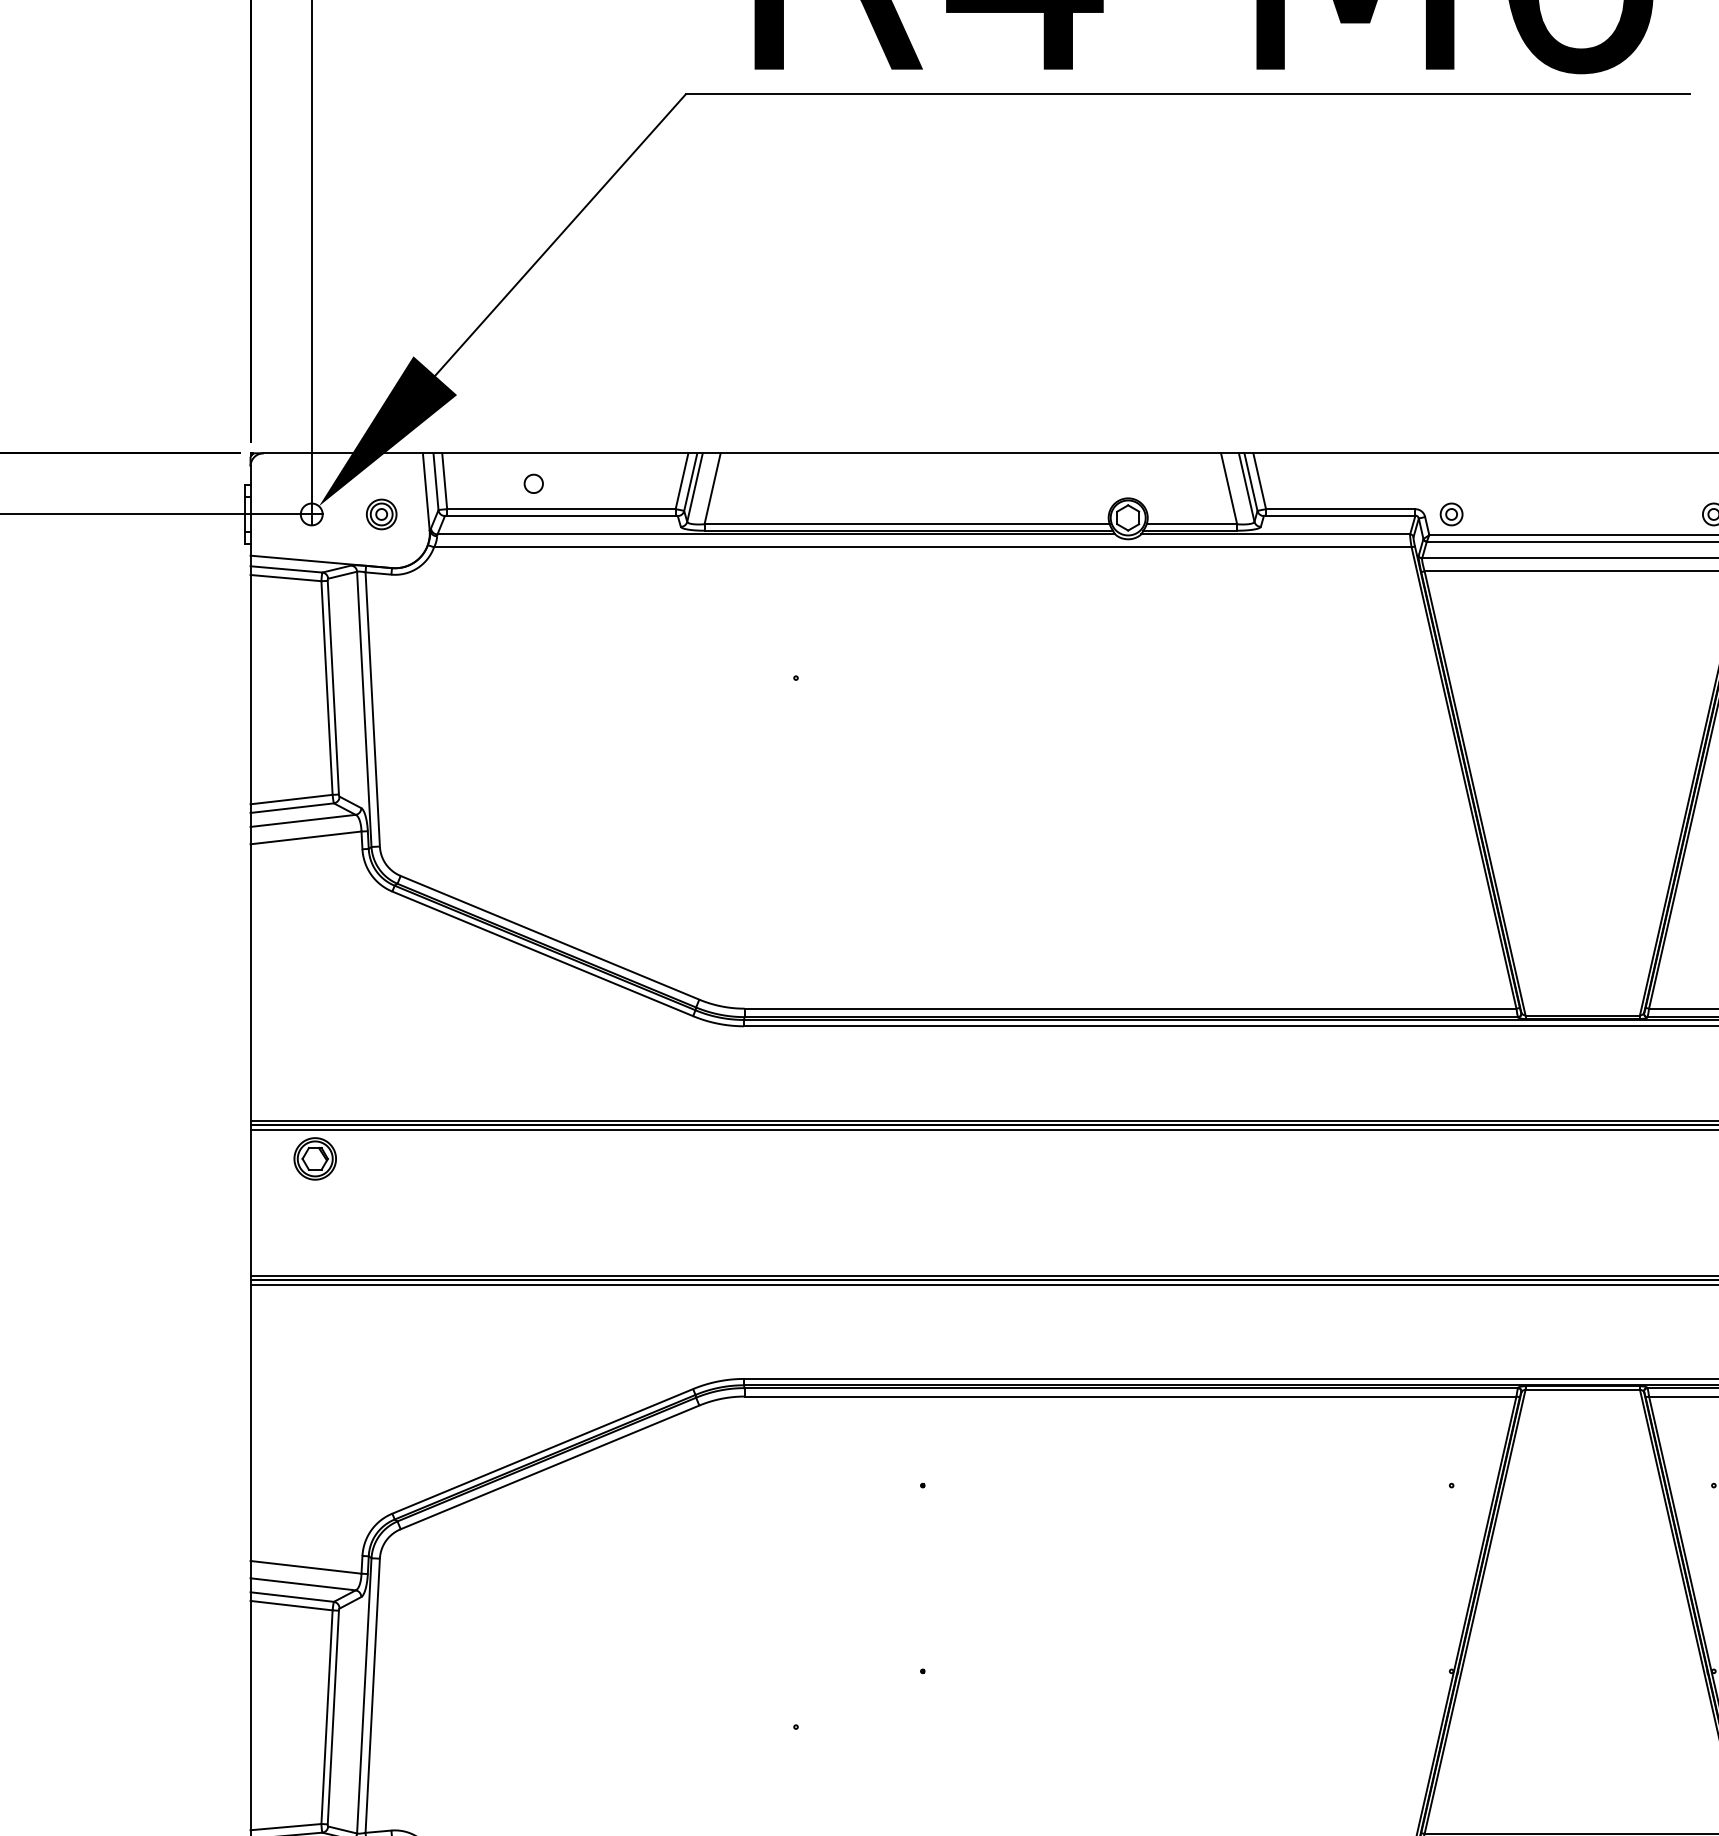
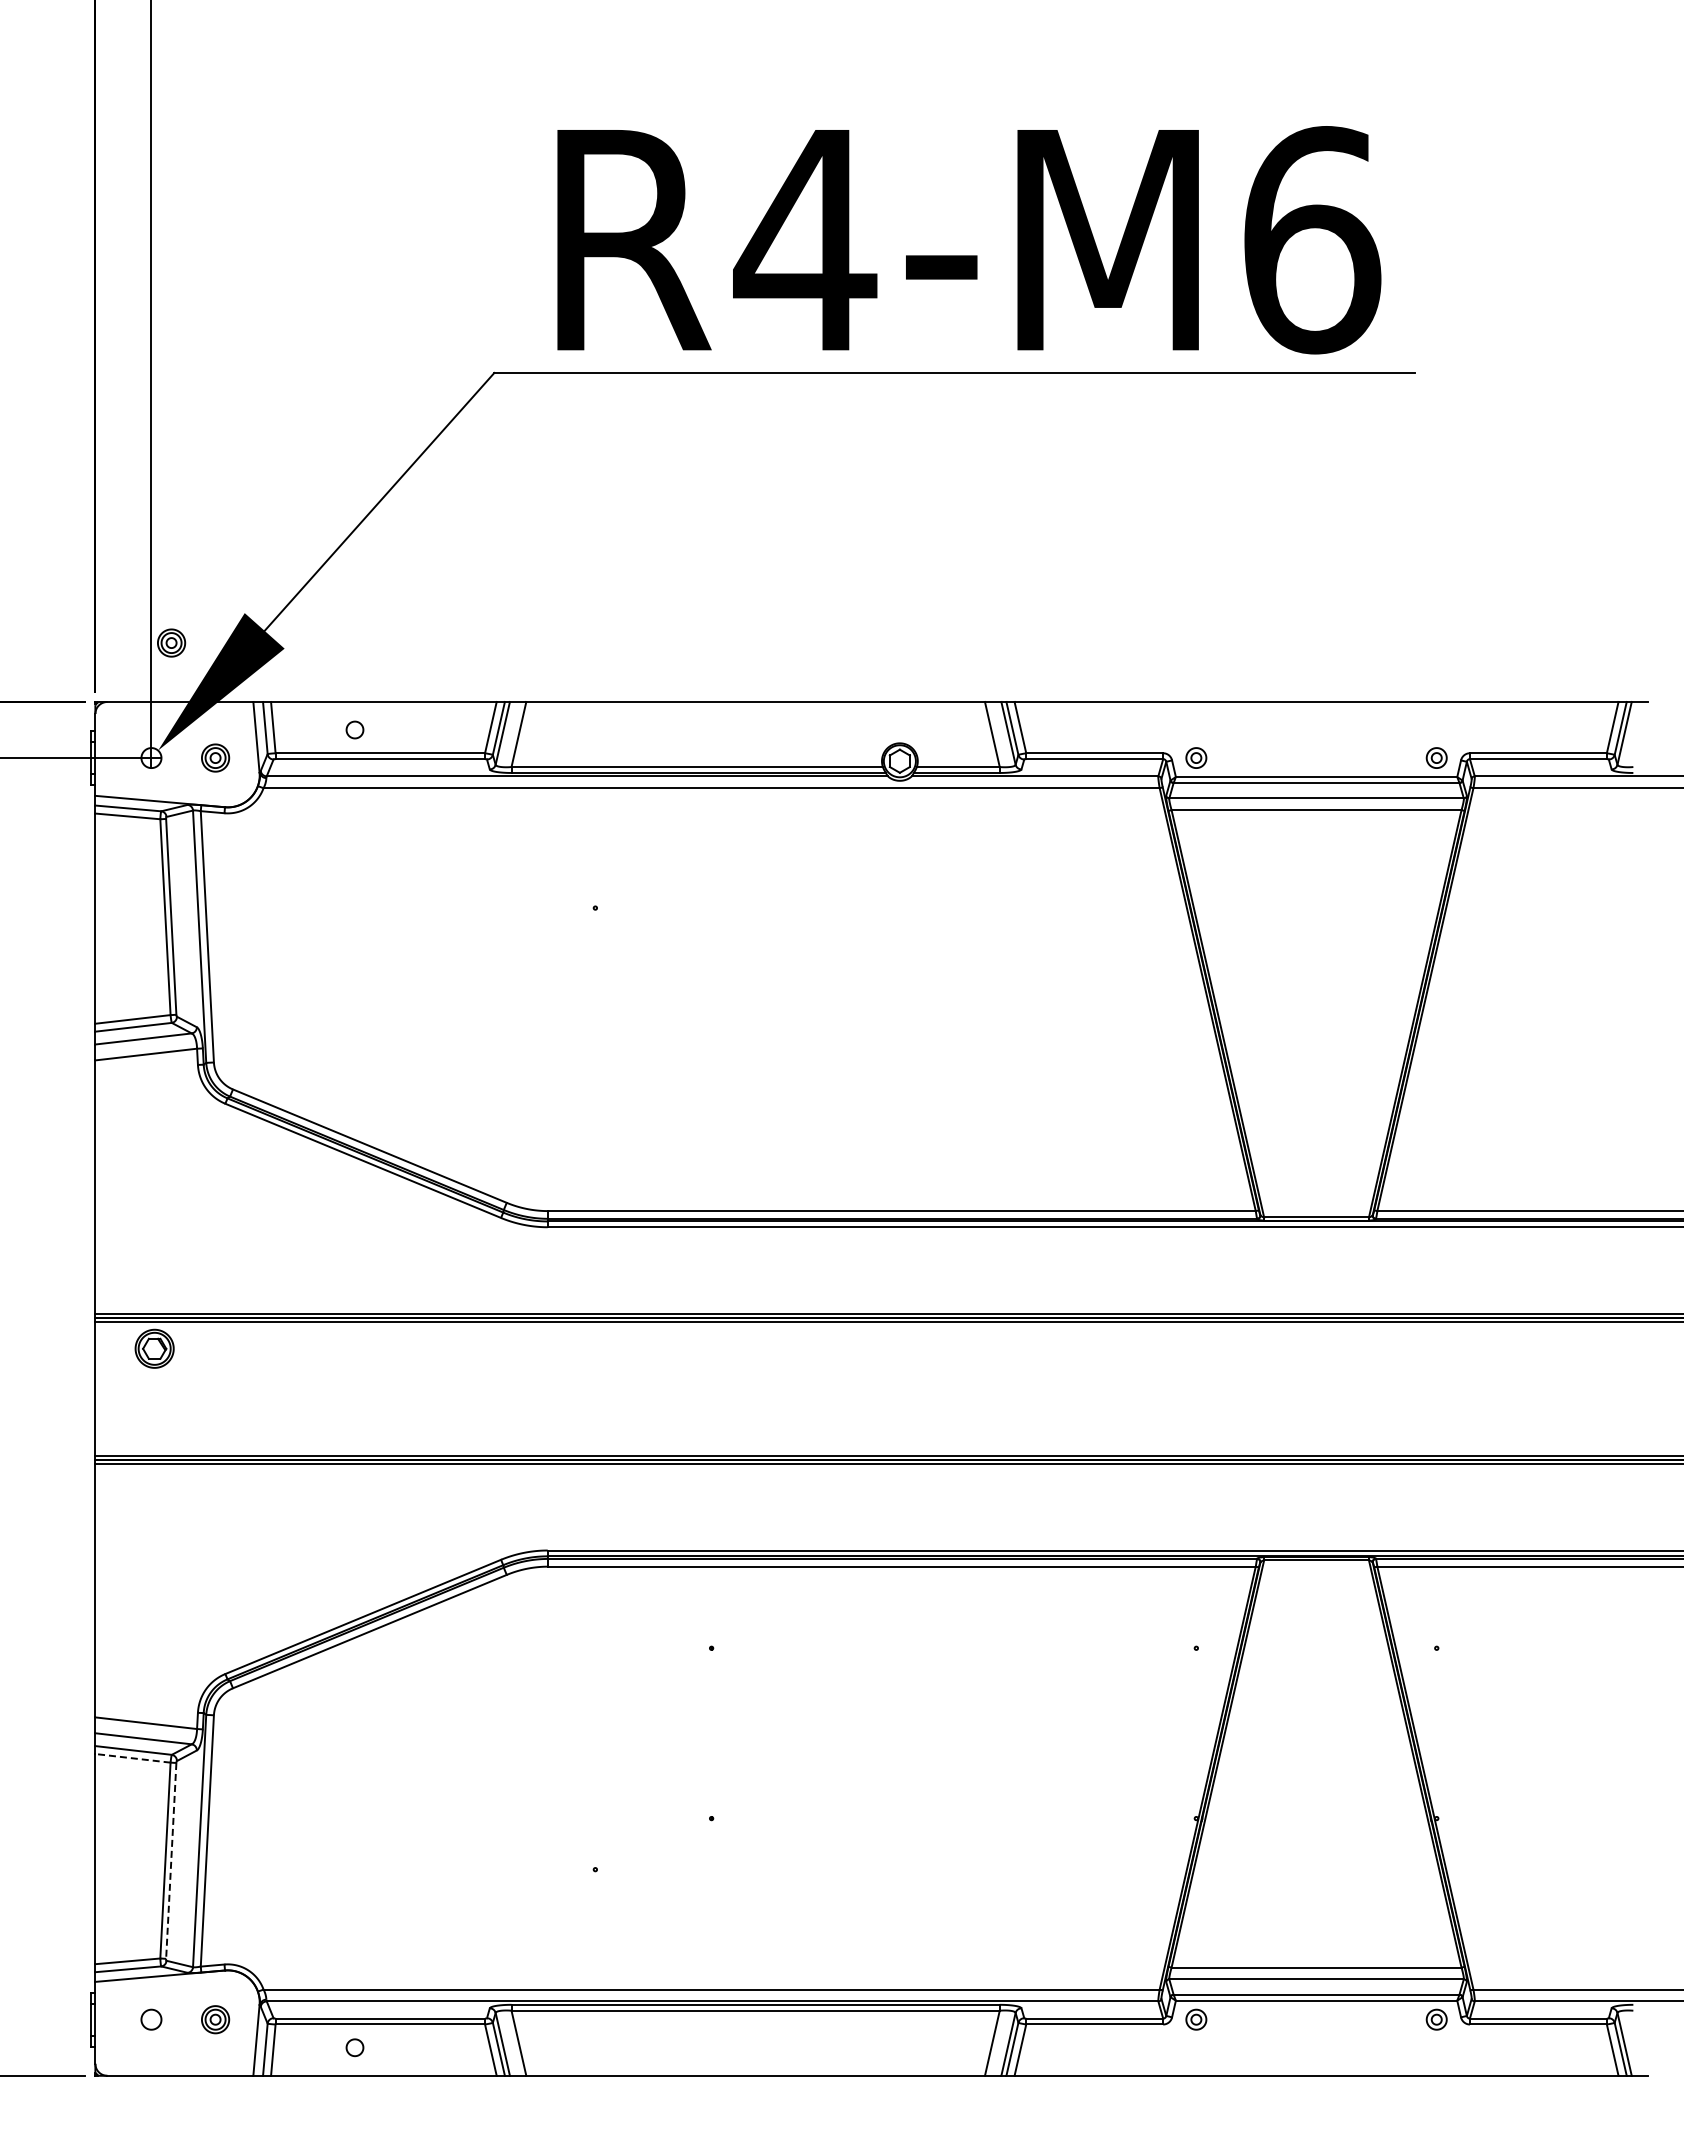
part: (333, 388) -> (171, 642), added
line: (291, 1605) -> (132, 1758), solid -> dashed
line: (333, 1718) -> (171, 1861), solid -> dashed

